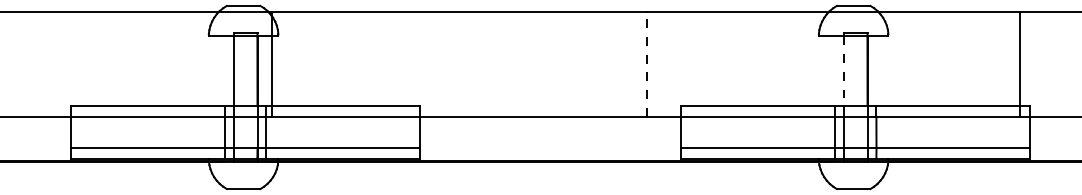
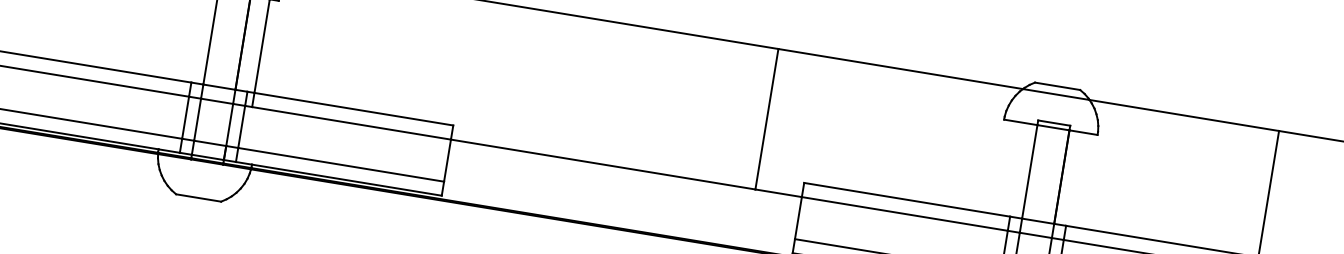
line: (646, 63) -> (766, 118), dashed -> solid
line: (843, 71) -> (1029, 172), dashed -> solid

